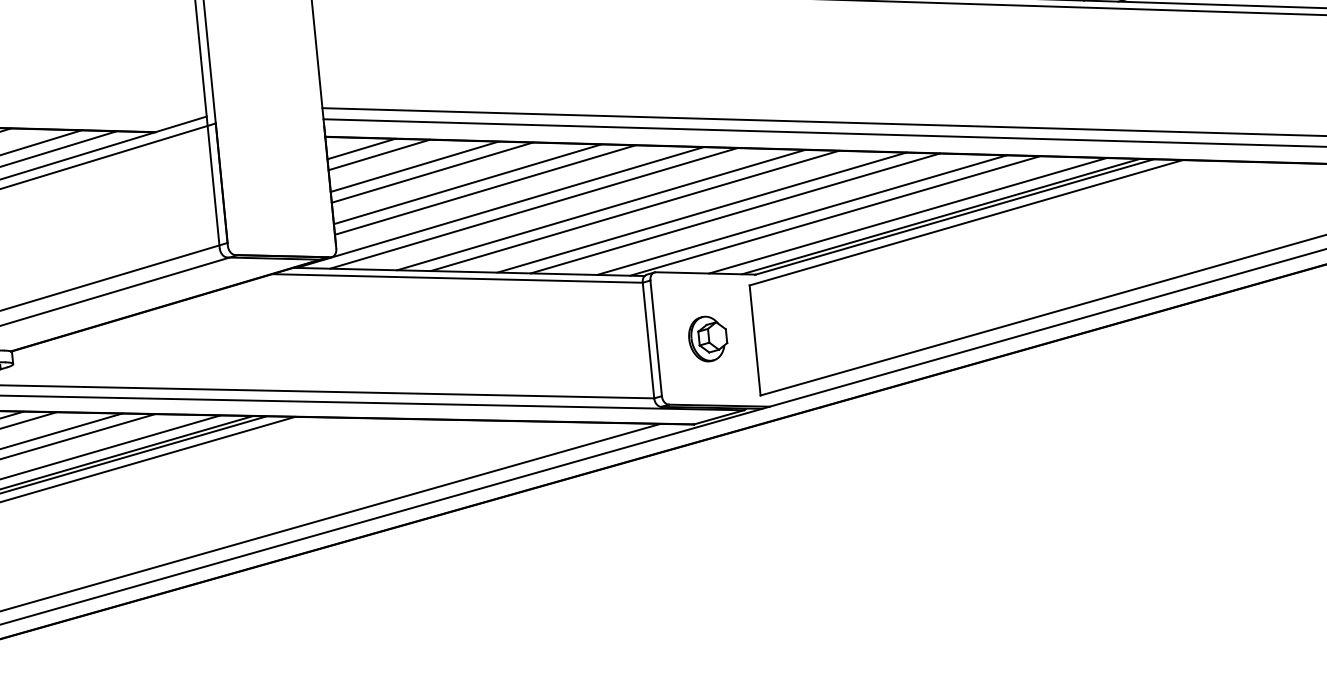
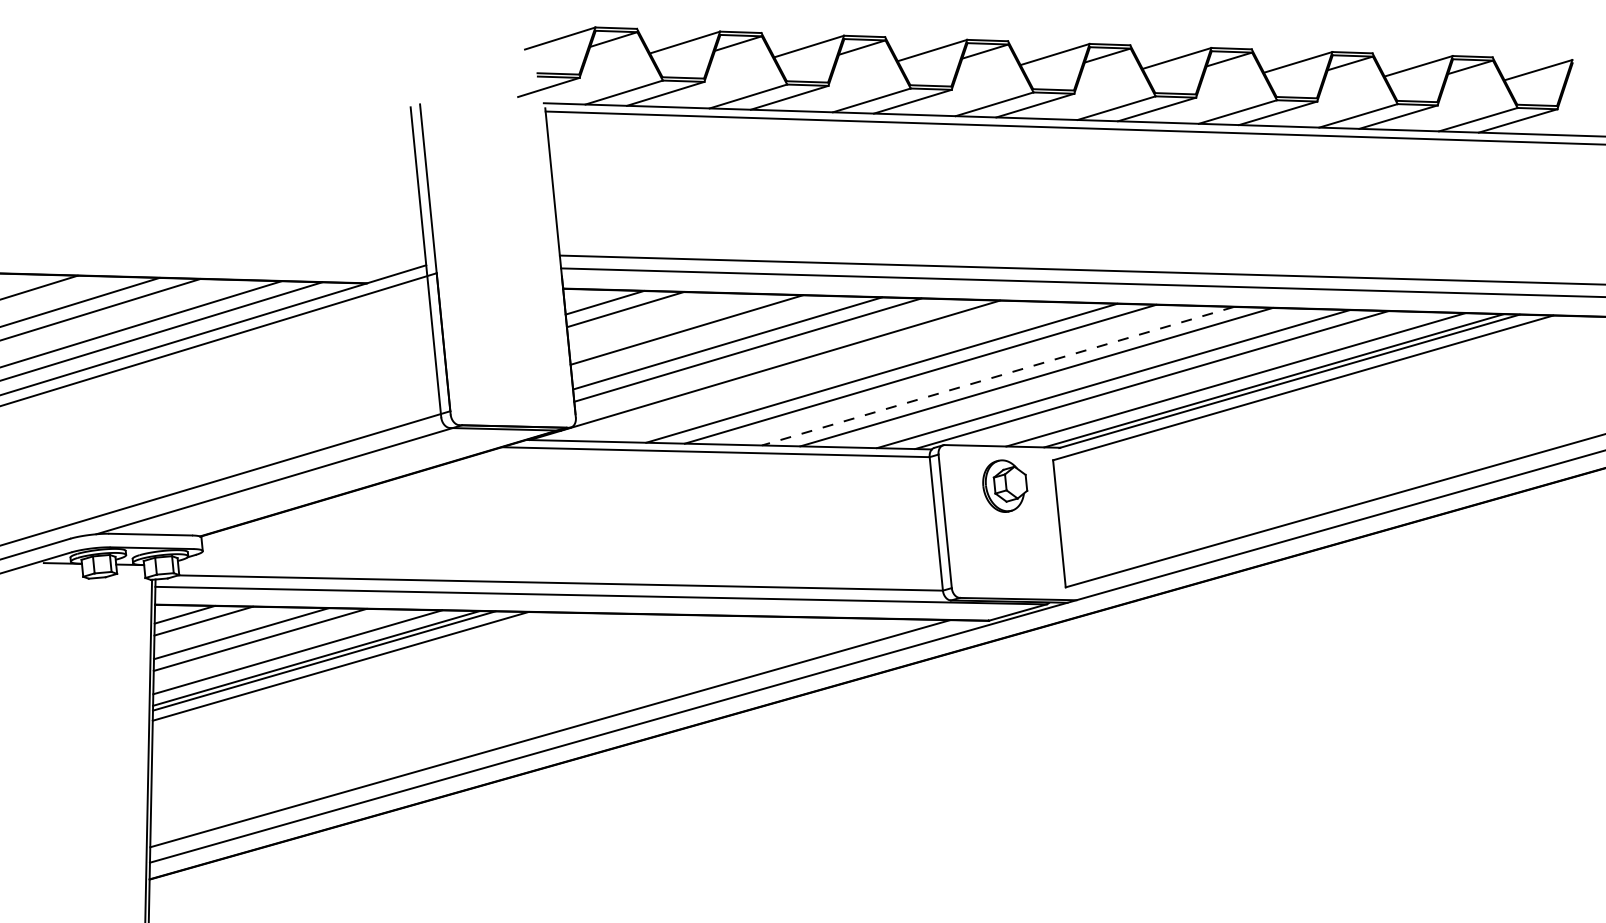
line: (414, 166) -> (666, 323), removed
line: (533, 207) -> (803, 370), removed
line: (701, 212) -> (997, 376), solid -> dashed
part: (708, 338) -> (1005, 485), moved

